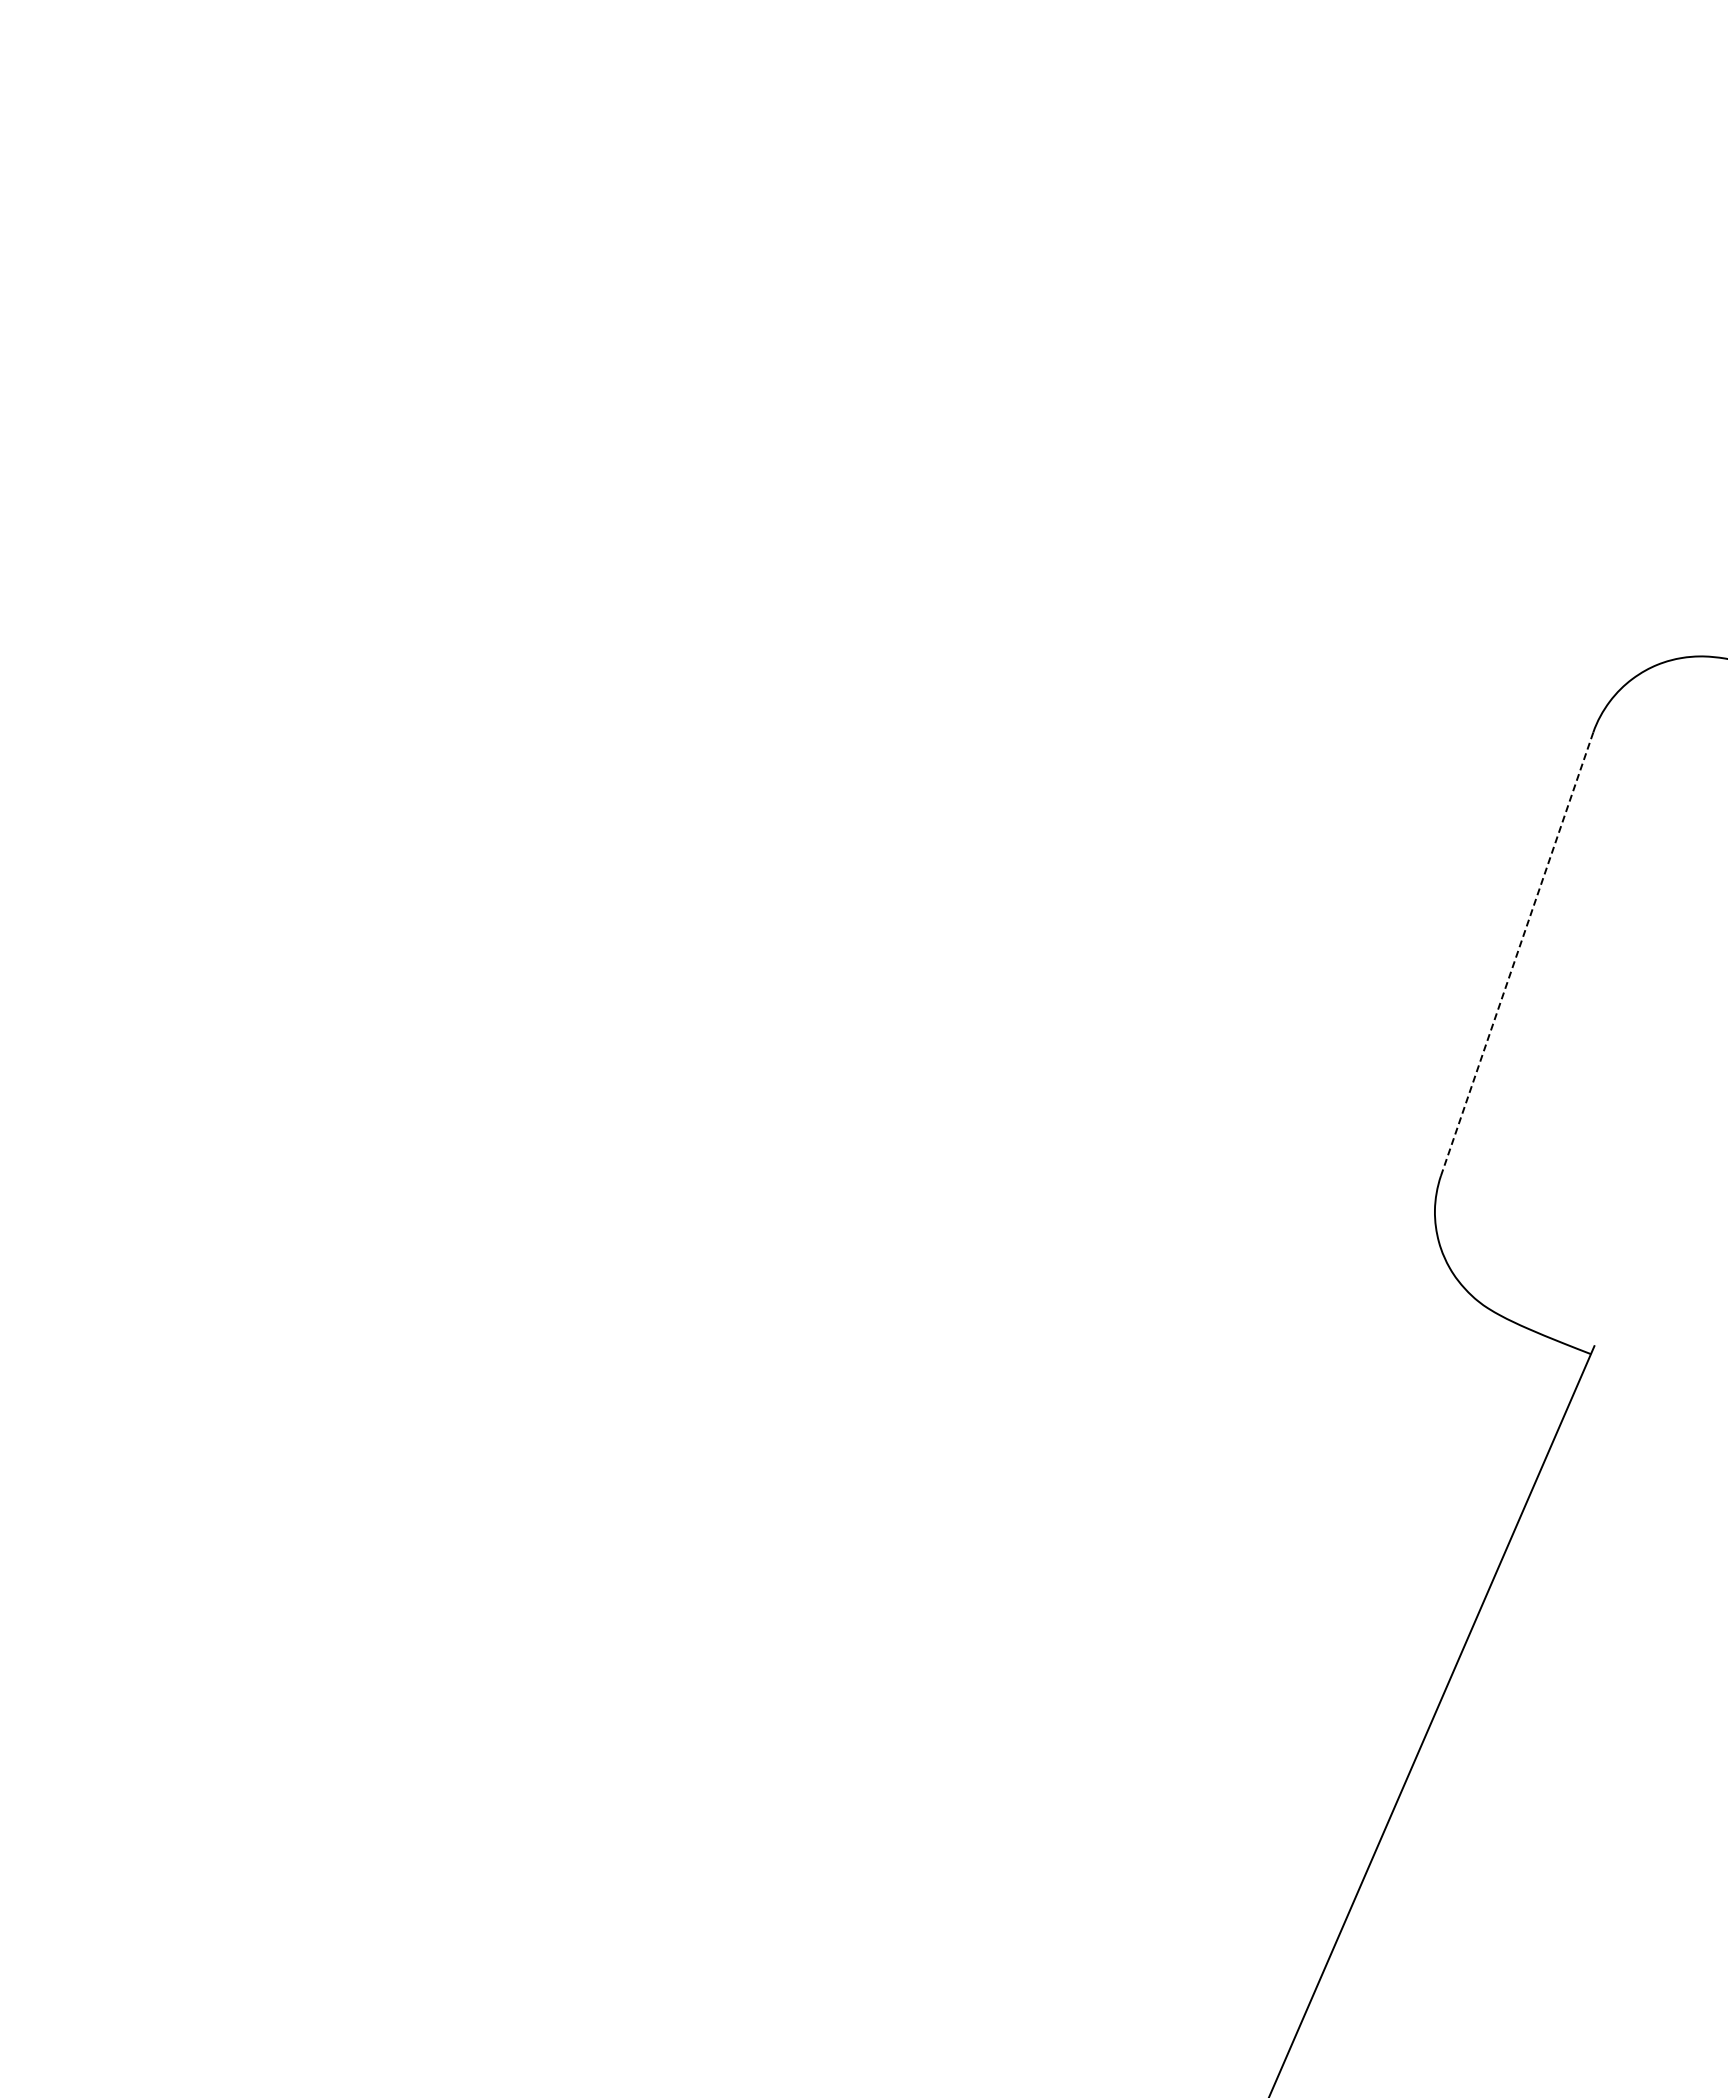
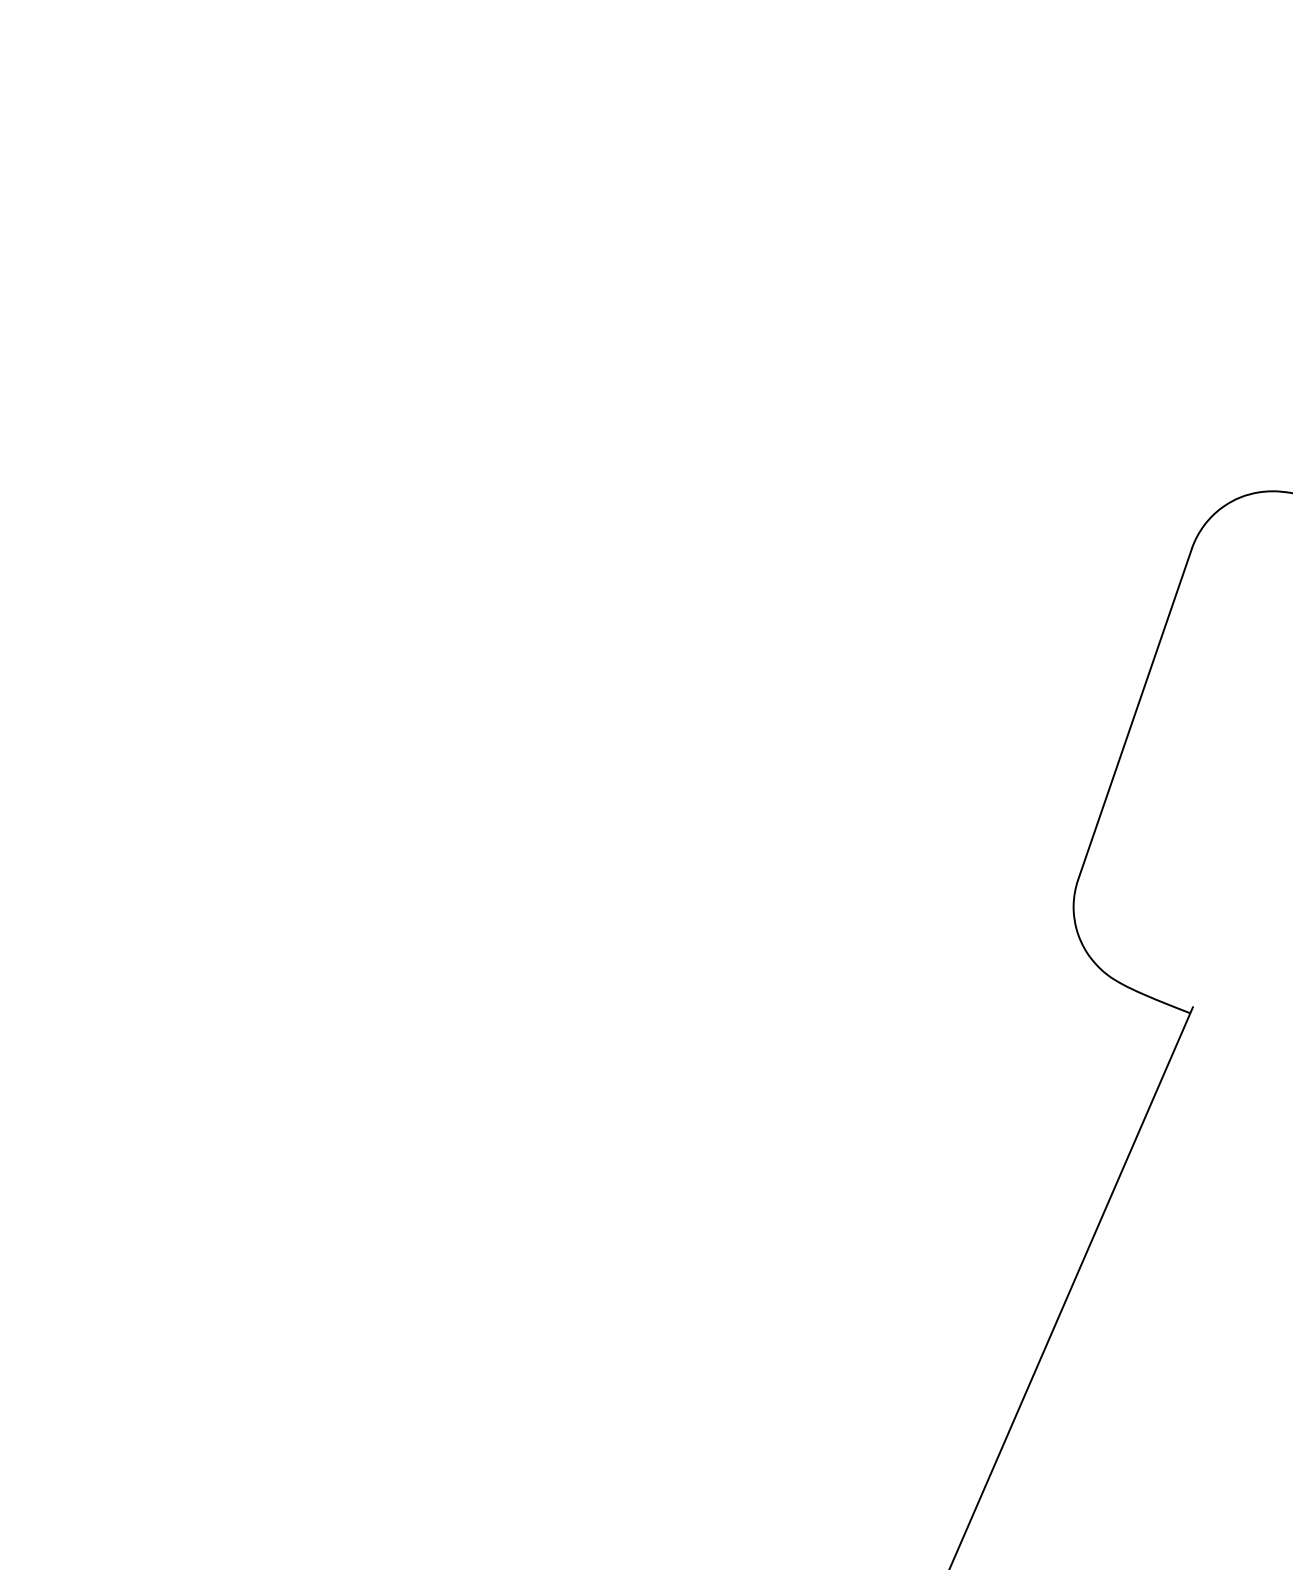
line: (1516, 954) -> (1134, 714), dashed -> solid

